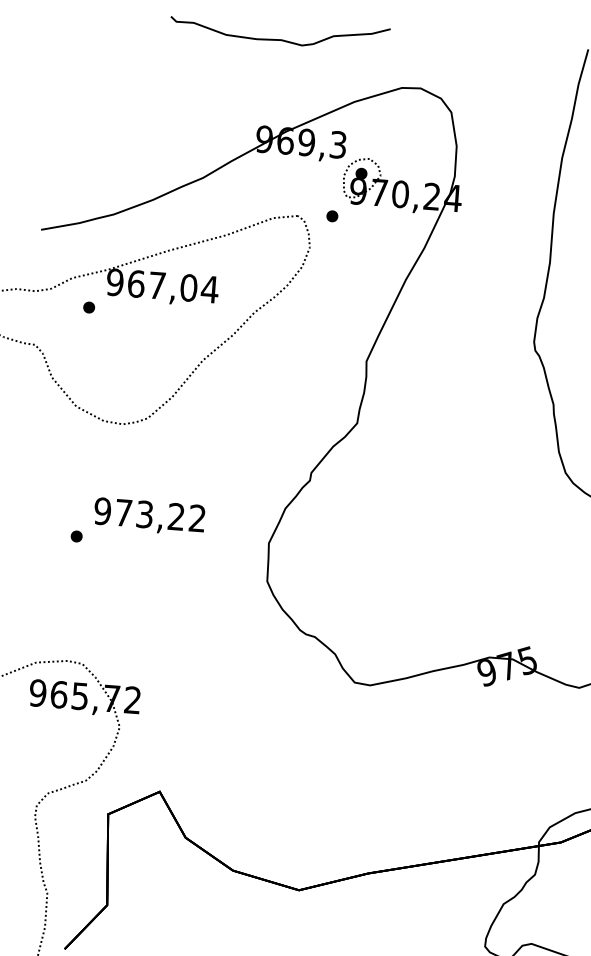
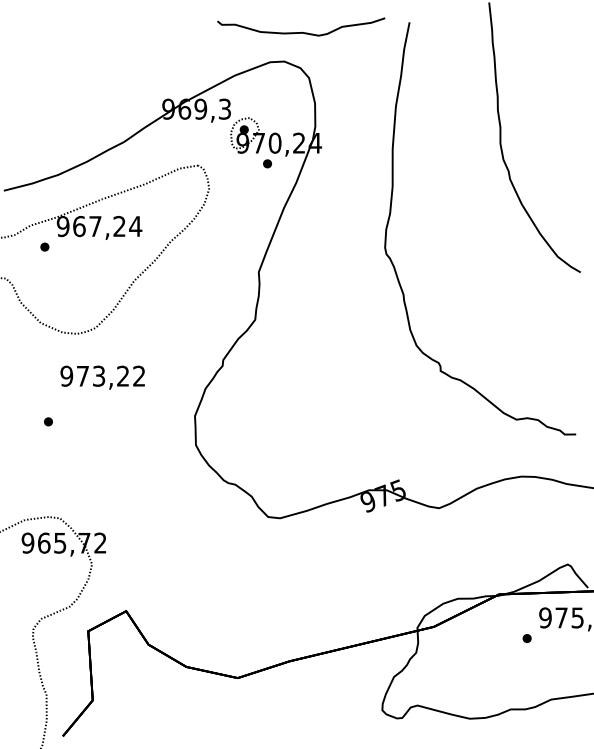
curve: (281, 38) -> (302, 31), moved
part: (332, 215) -> (267, 163), moved
text: (188, 287) -> (119, 226), 967,04 -> 967,24
text: (149, 516) -> (102, 377), moved

